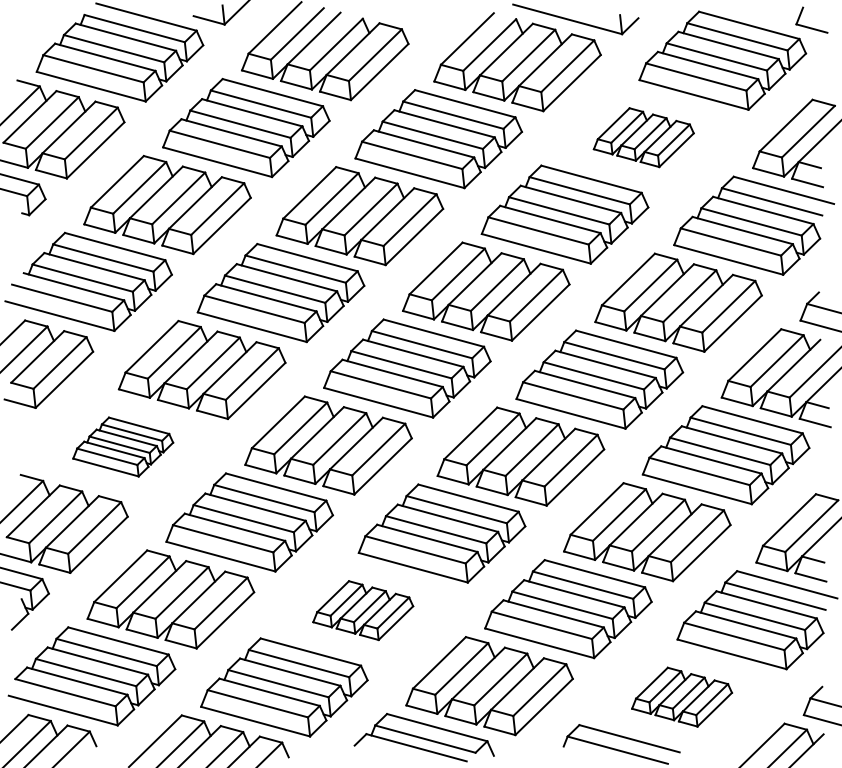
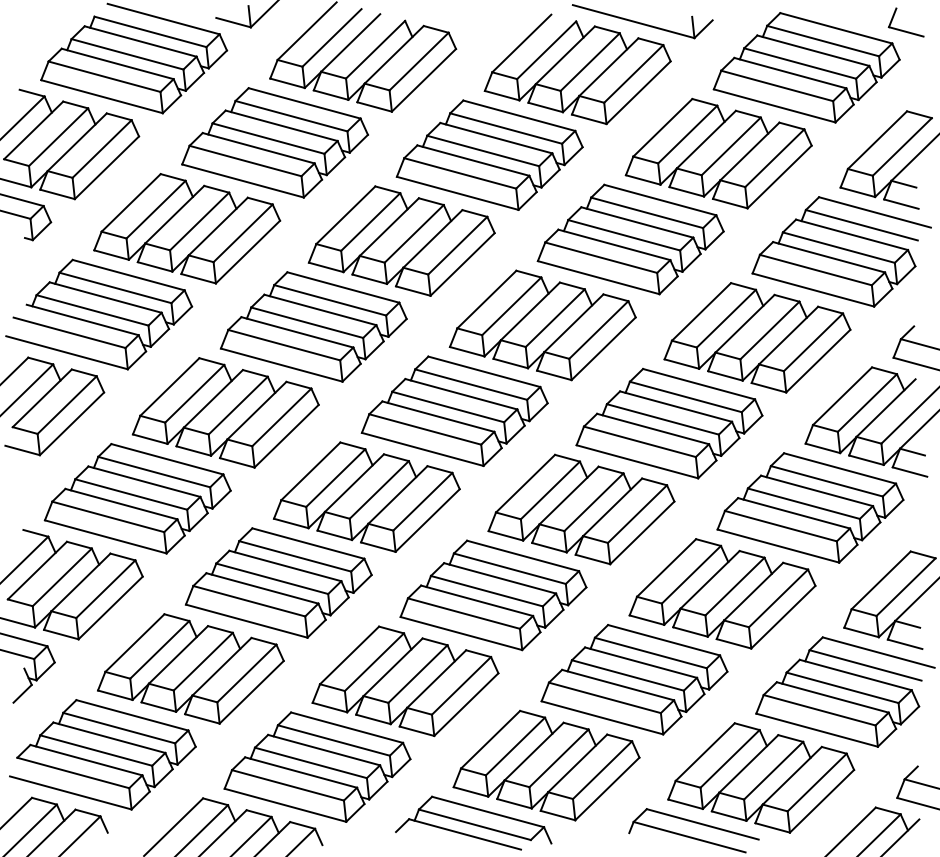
part: (643, 137) -> (718, 153), size x1.67
part: (123, 446) -> (137, 498), size x1.67
part: (363, 610) -> (405, 681), size x1.67
part: (682, 696) -> (761, 777), size x1.67

